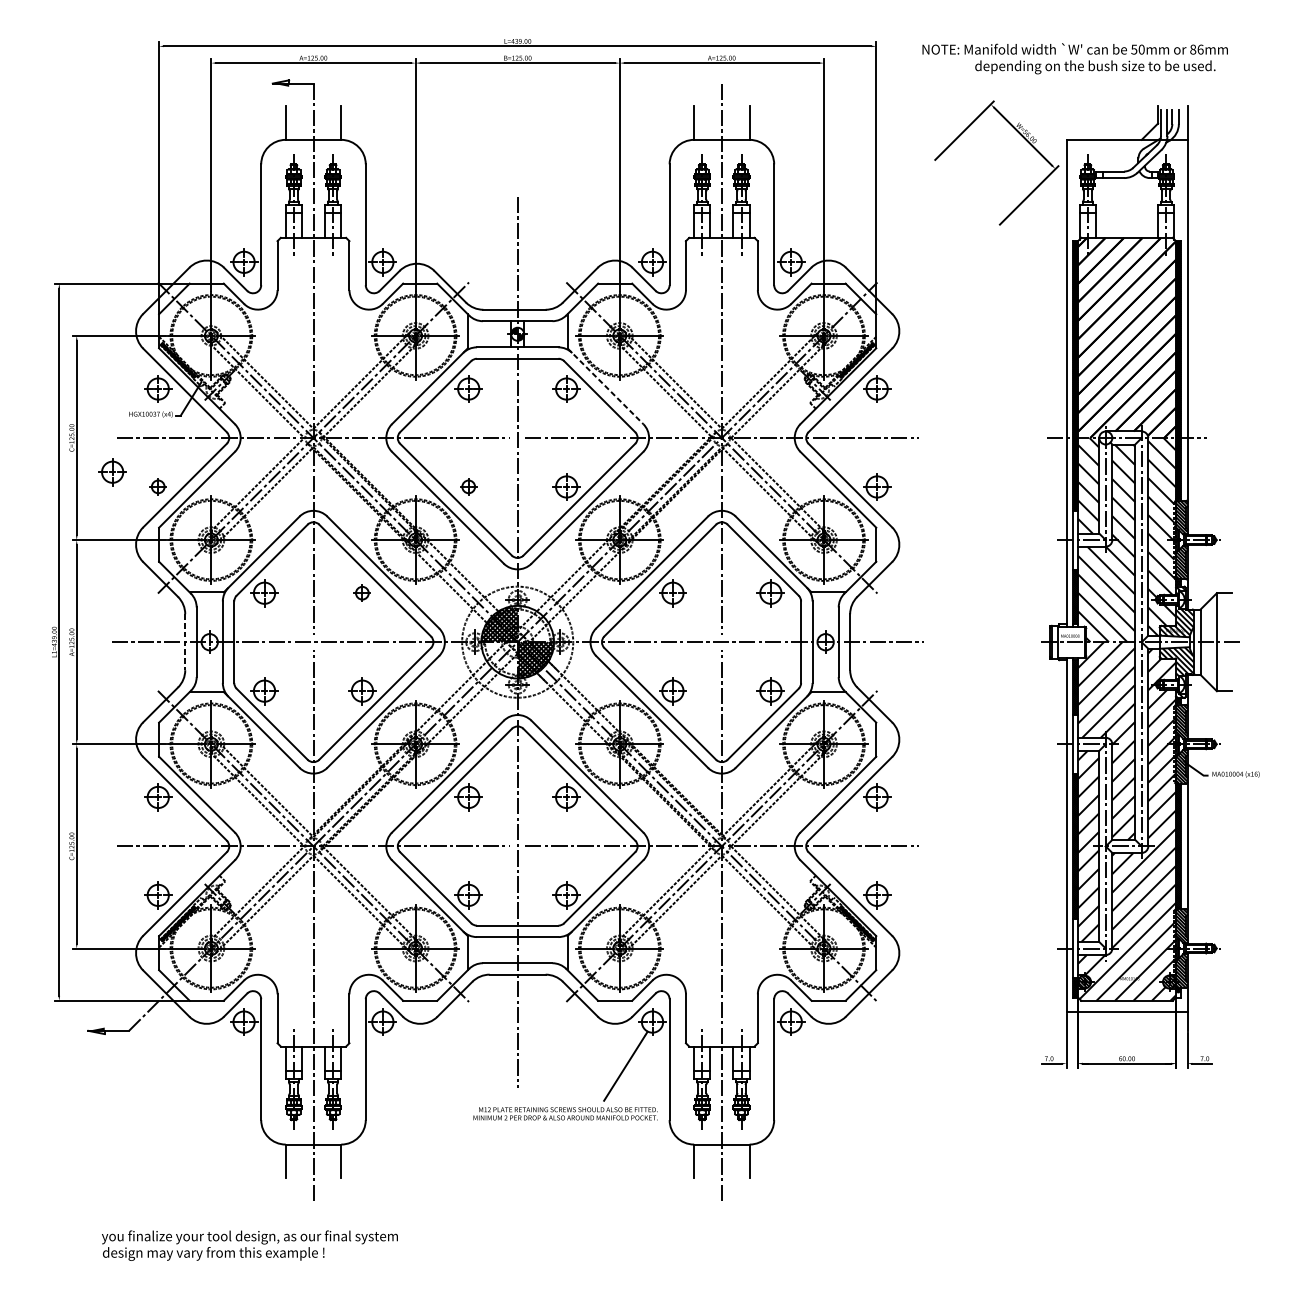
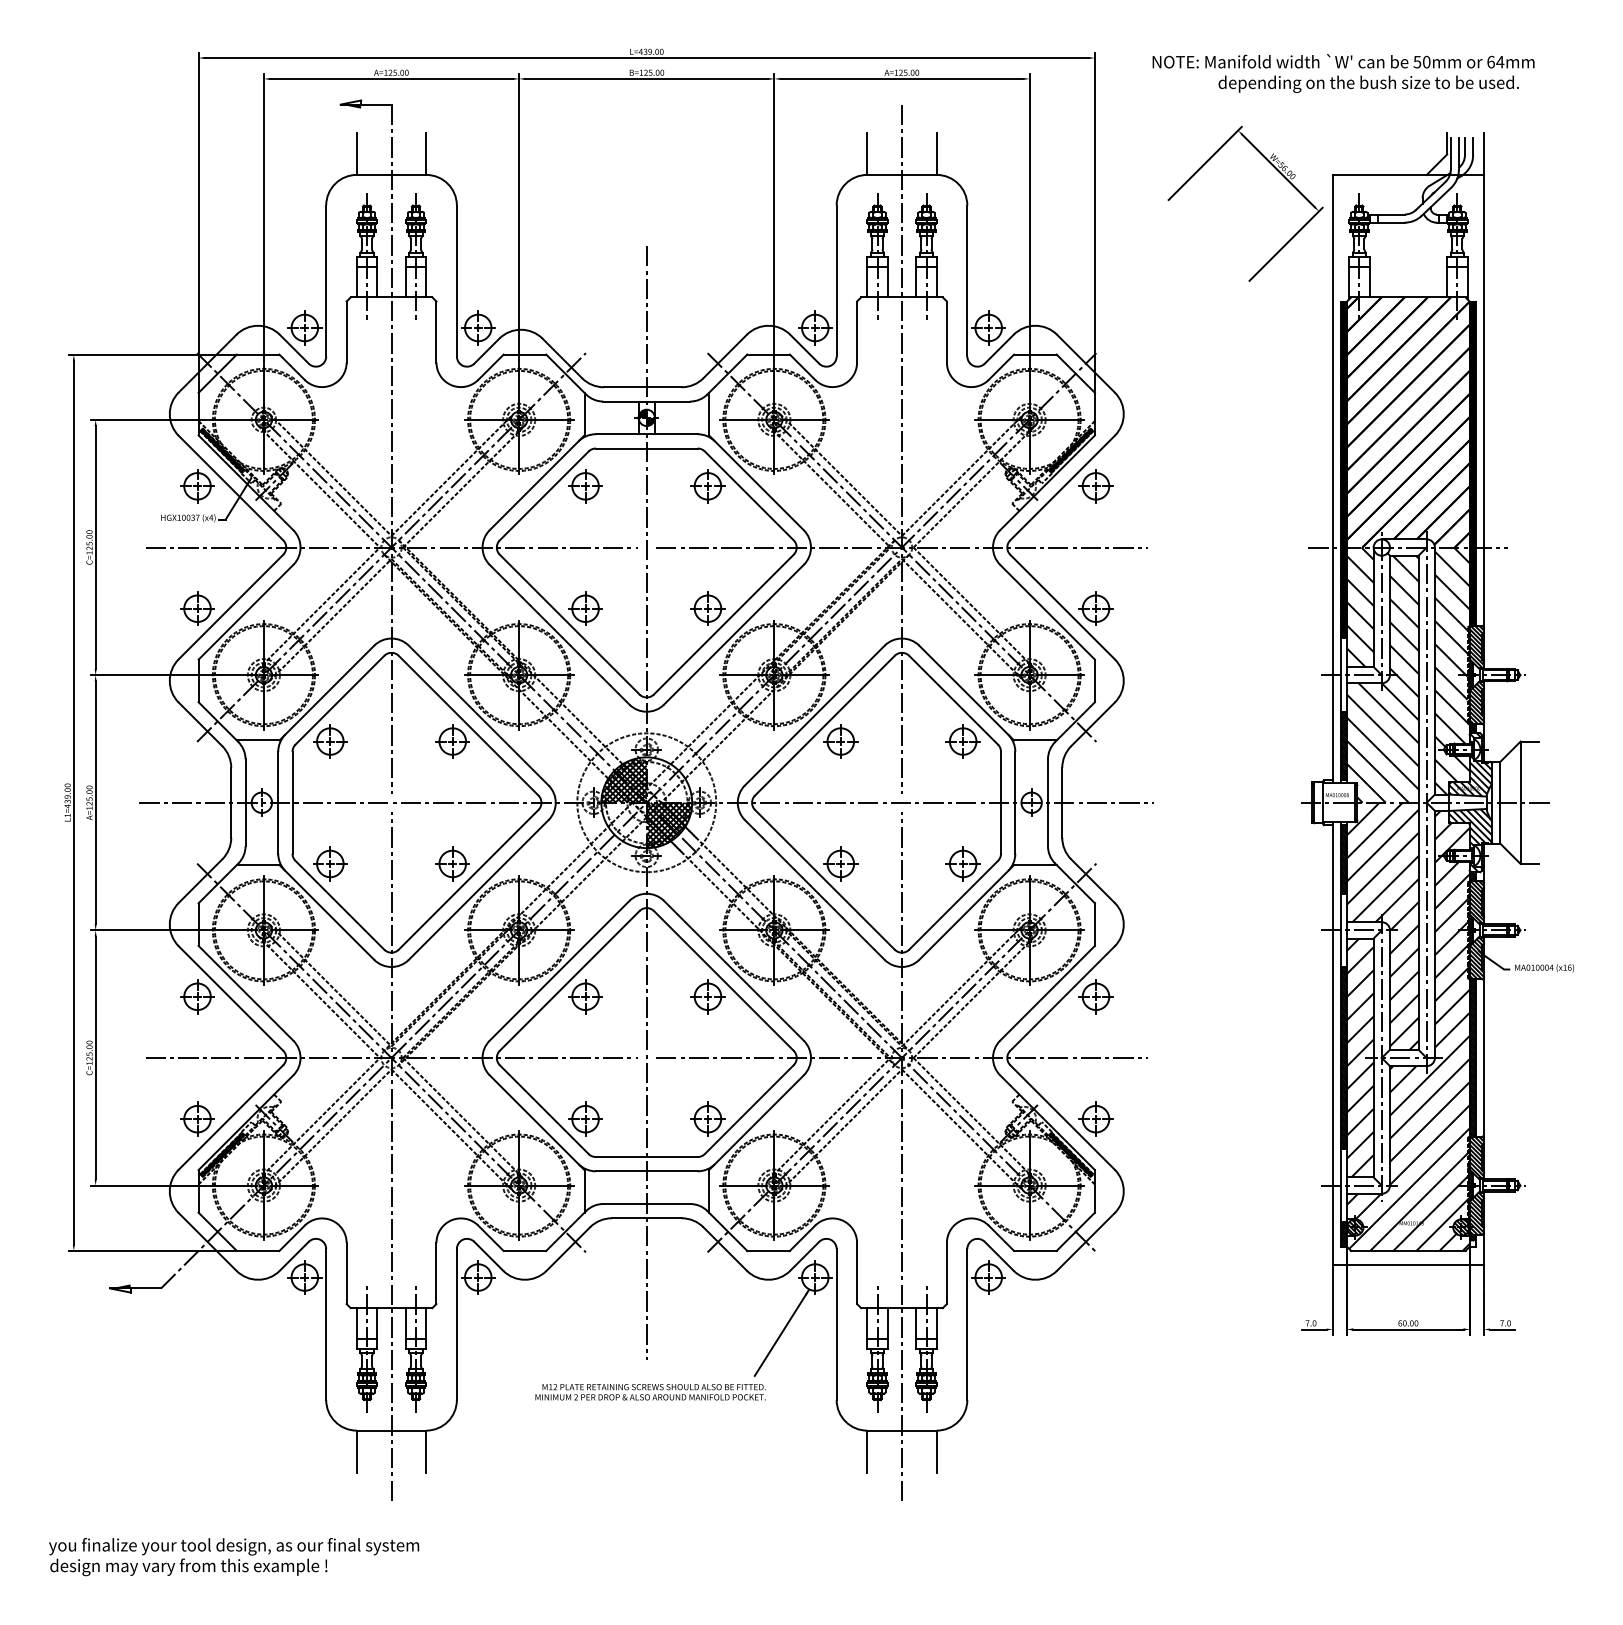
text: (1196, 49) -> (1495, 61), 86mm -> 64mm
line: (605, 386) -> (756, 483), dashed -> solid
part: (112, 472) -> (140, 590), removed
part: (158, 486) -> (197, 608), size x1.67
part: (468, 486) -> (585, 608), size x1.67
part: (362, 593) -> (452, 741), size x1.67
line: (185, 641) -> (231, 802), dashed -> solid
text: (565, 1114) -> (650, 1392), moved
text: (250, 1246) -> (234, 1557), moved

